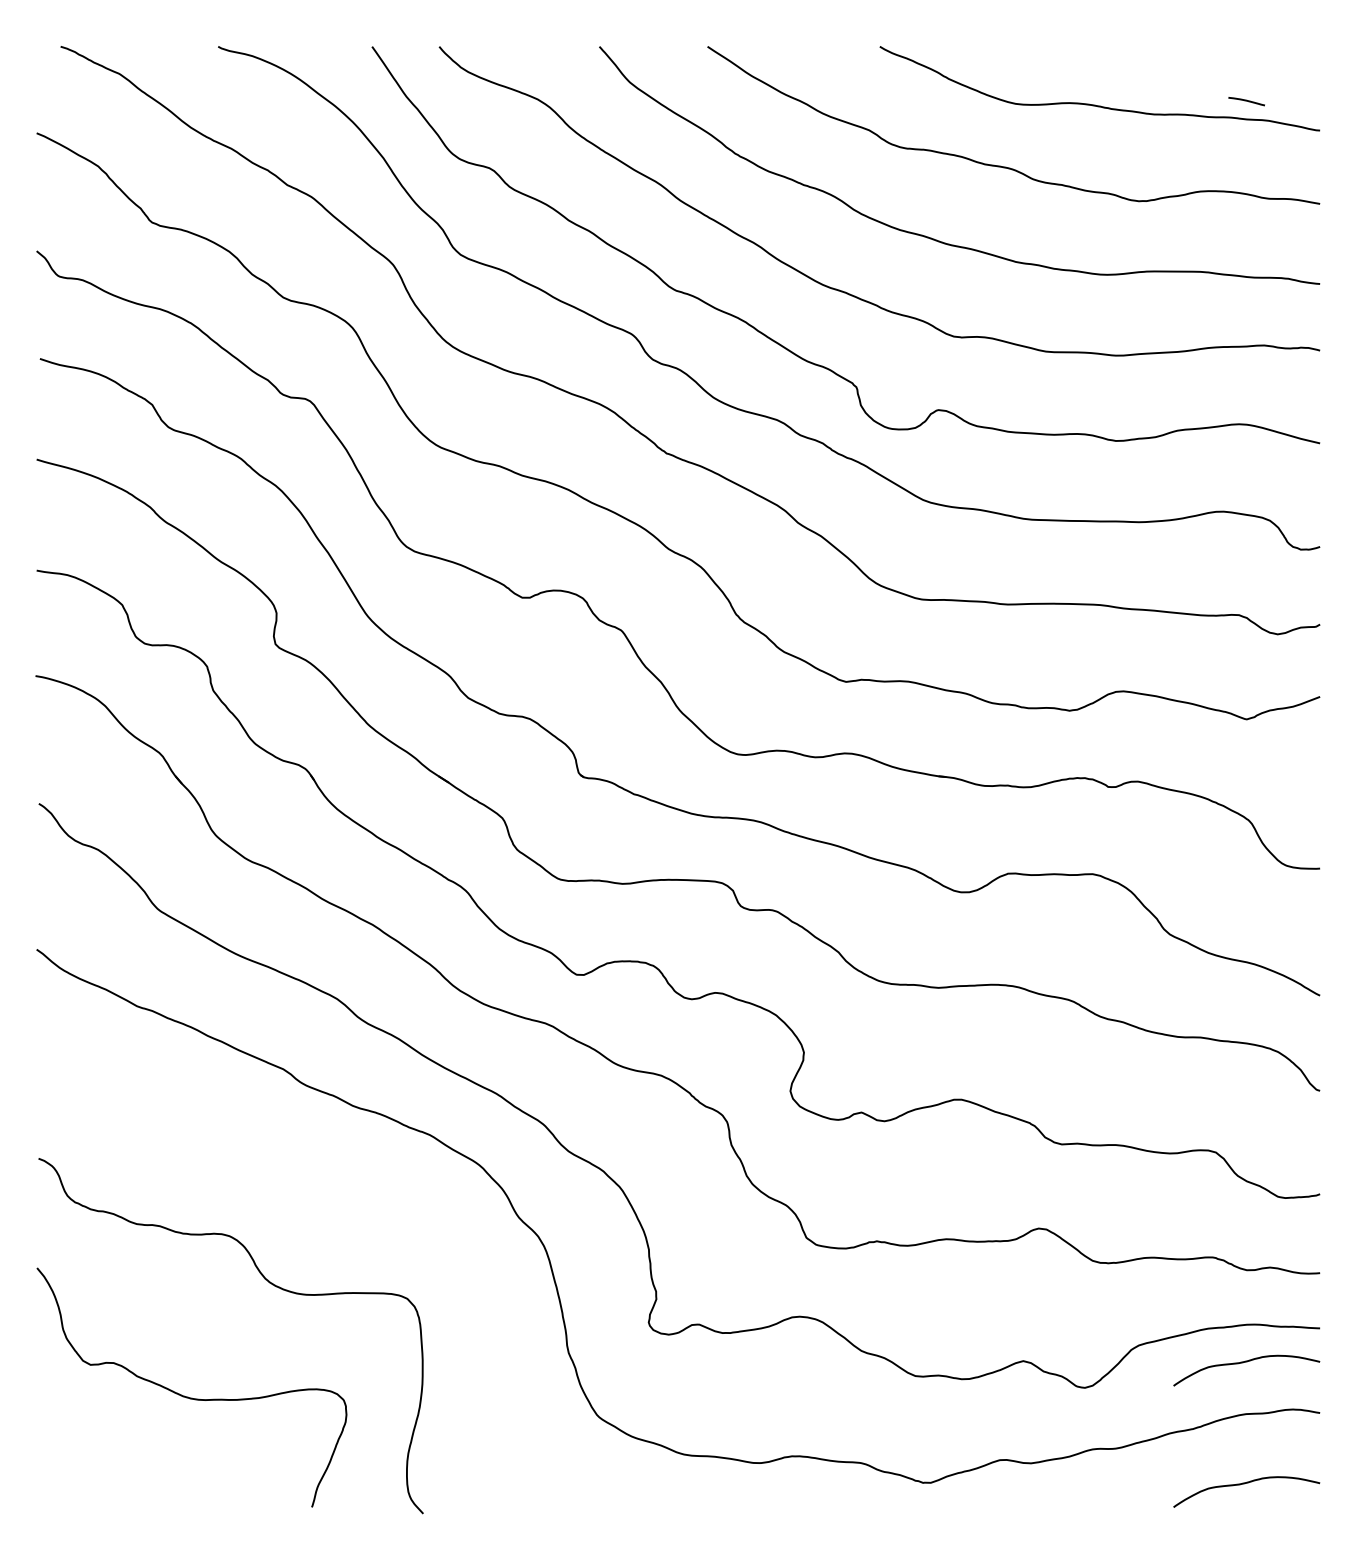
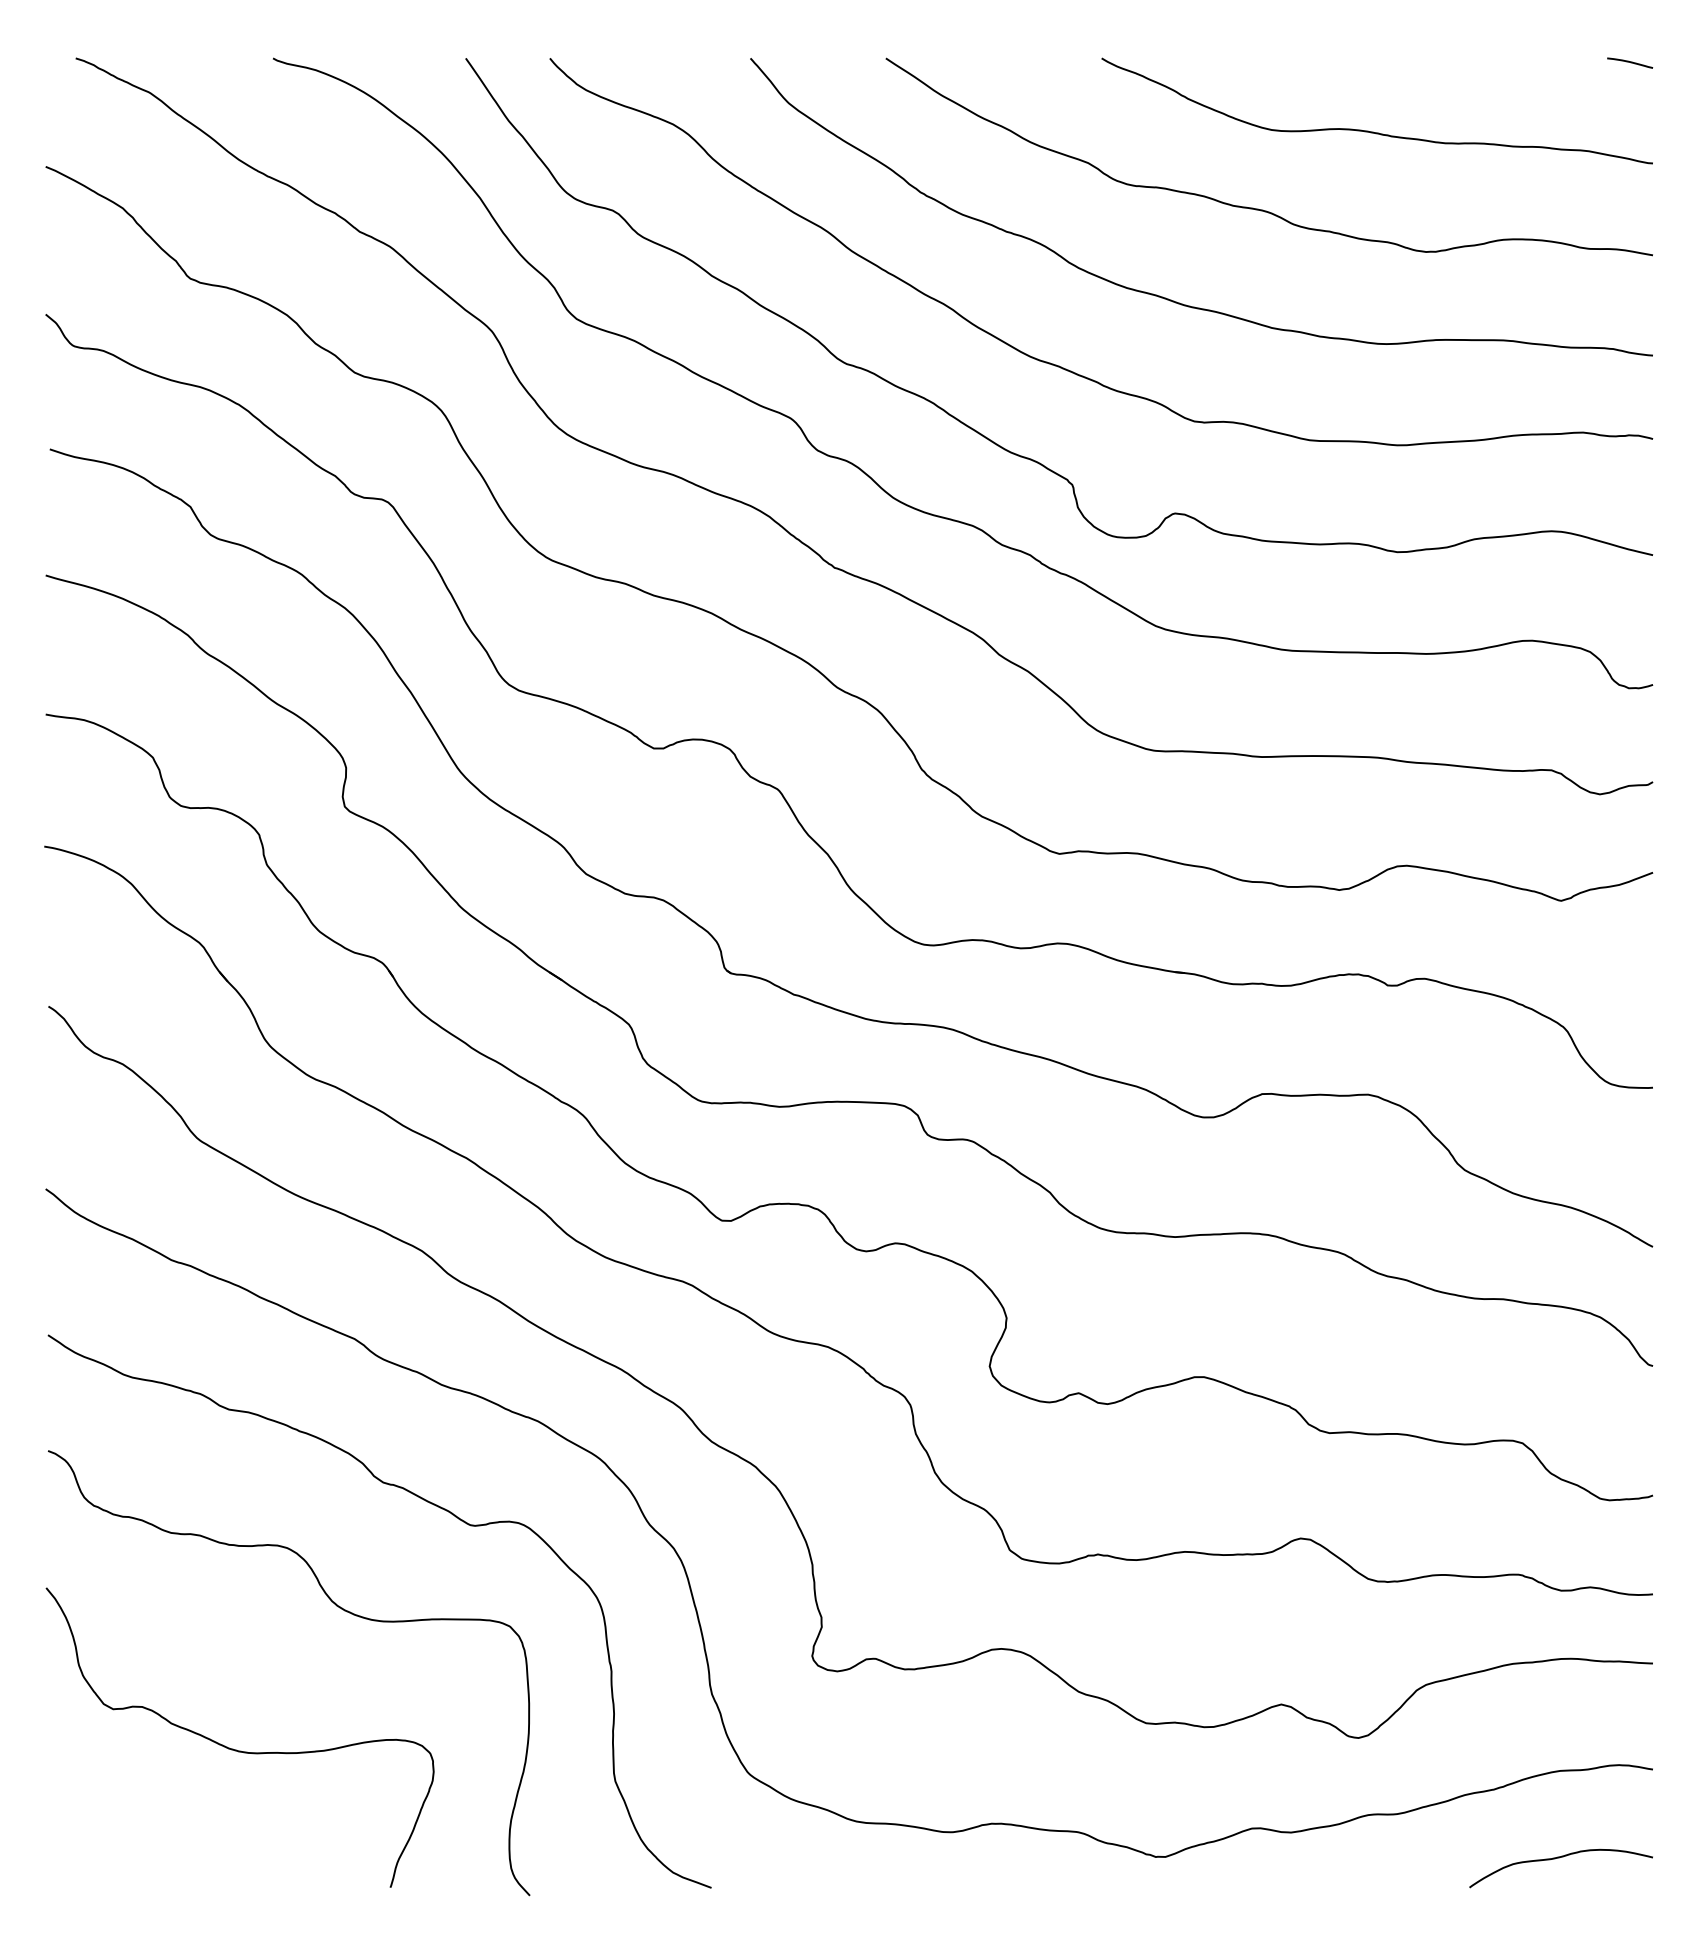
curve: (1247, 101) -> (1630, 62), moved
curve: (346, 1202) -> (433, 1505), added
curve: (1245, 1362) -> (1559, 1706), removed

